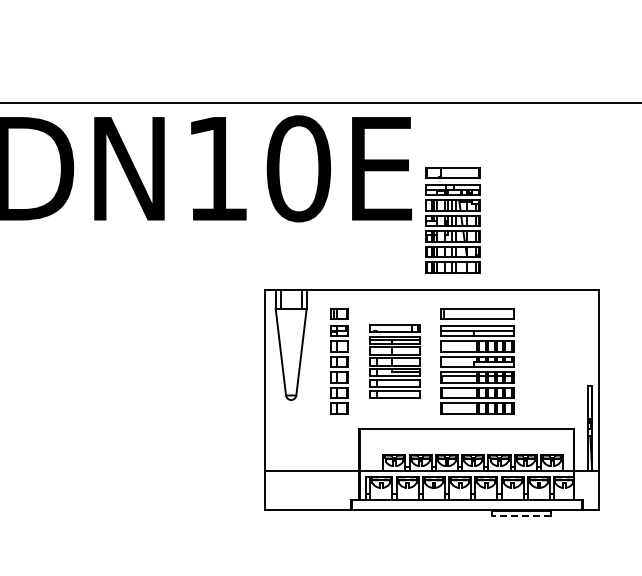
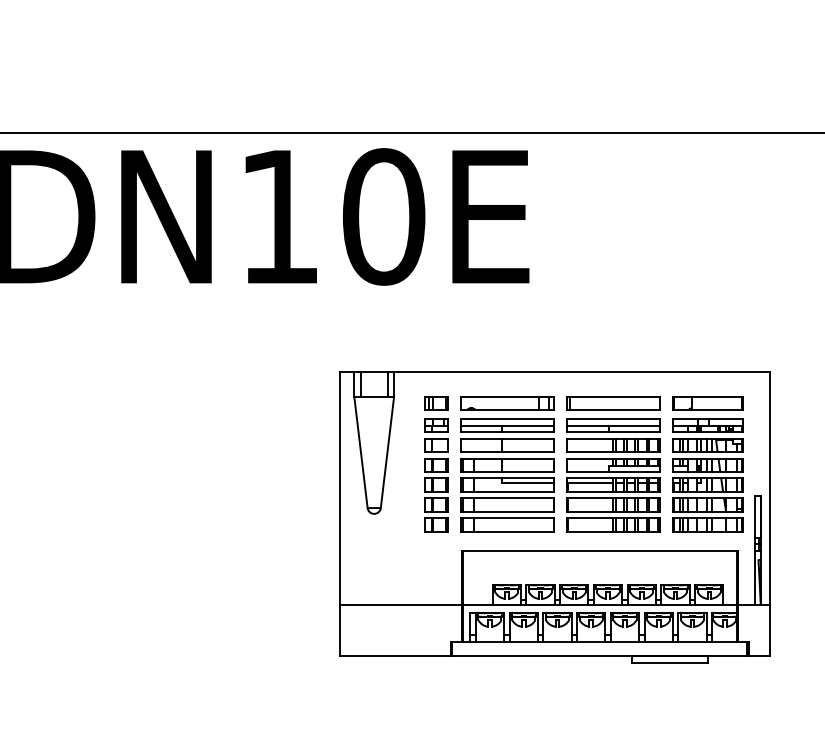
part: (452, 220) -> (707, 464), moved
part: (394, 361) -> (506, 464), size x1.43
line: (520, 516) -> (668, 663), dashed -> solid

